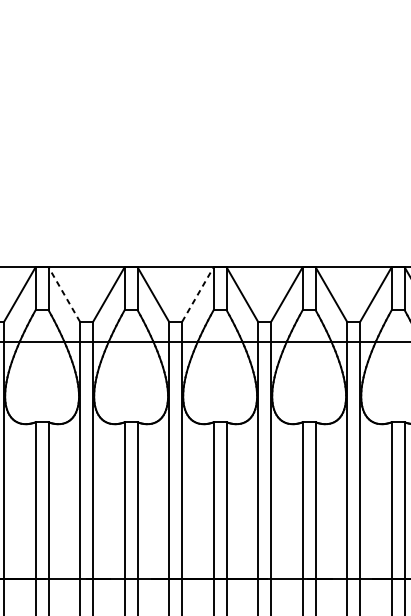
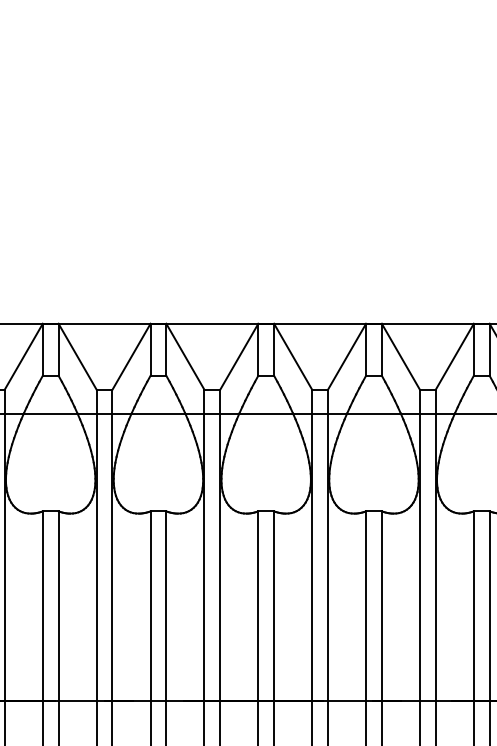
line: (64, 294) -> (77, 356), dashed -> solid
line: (198, 294) -> (239, 356), dashed -> solid

